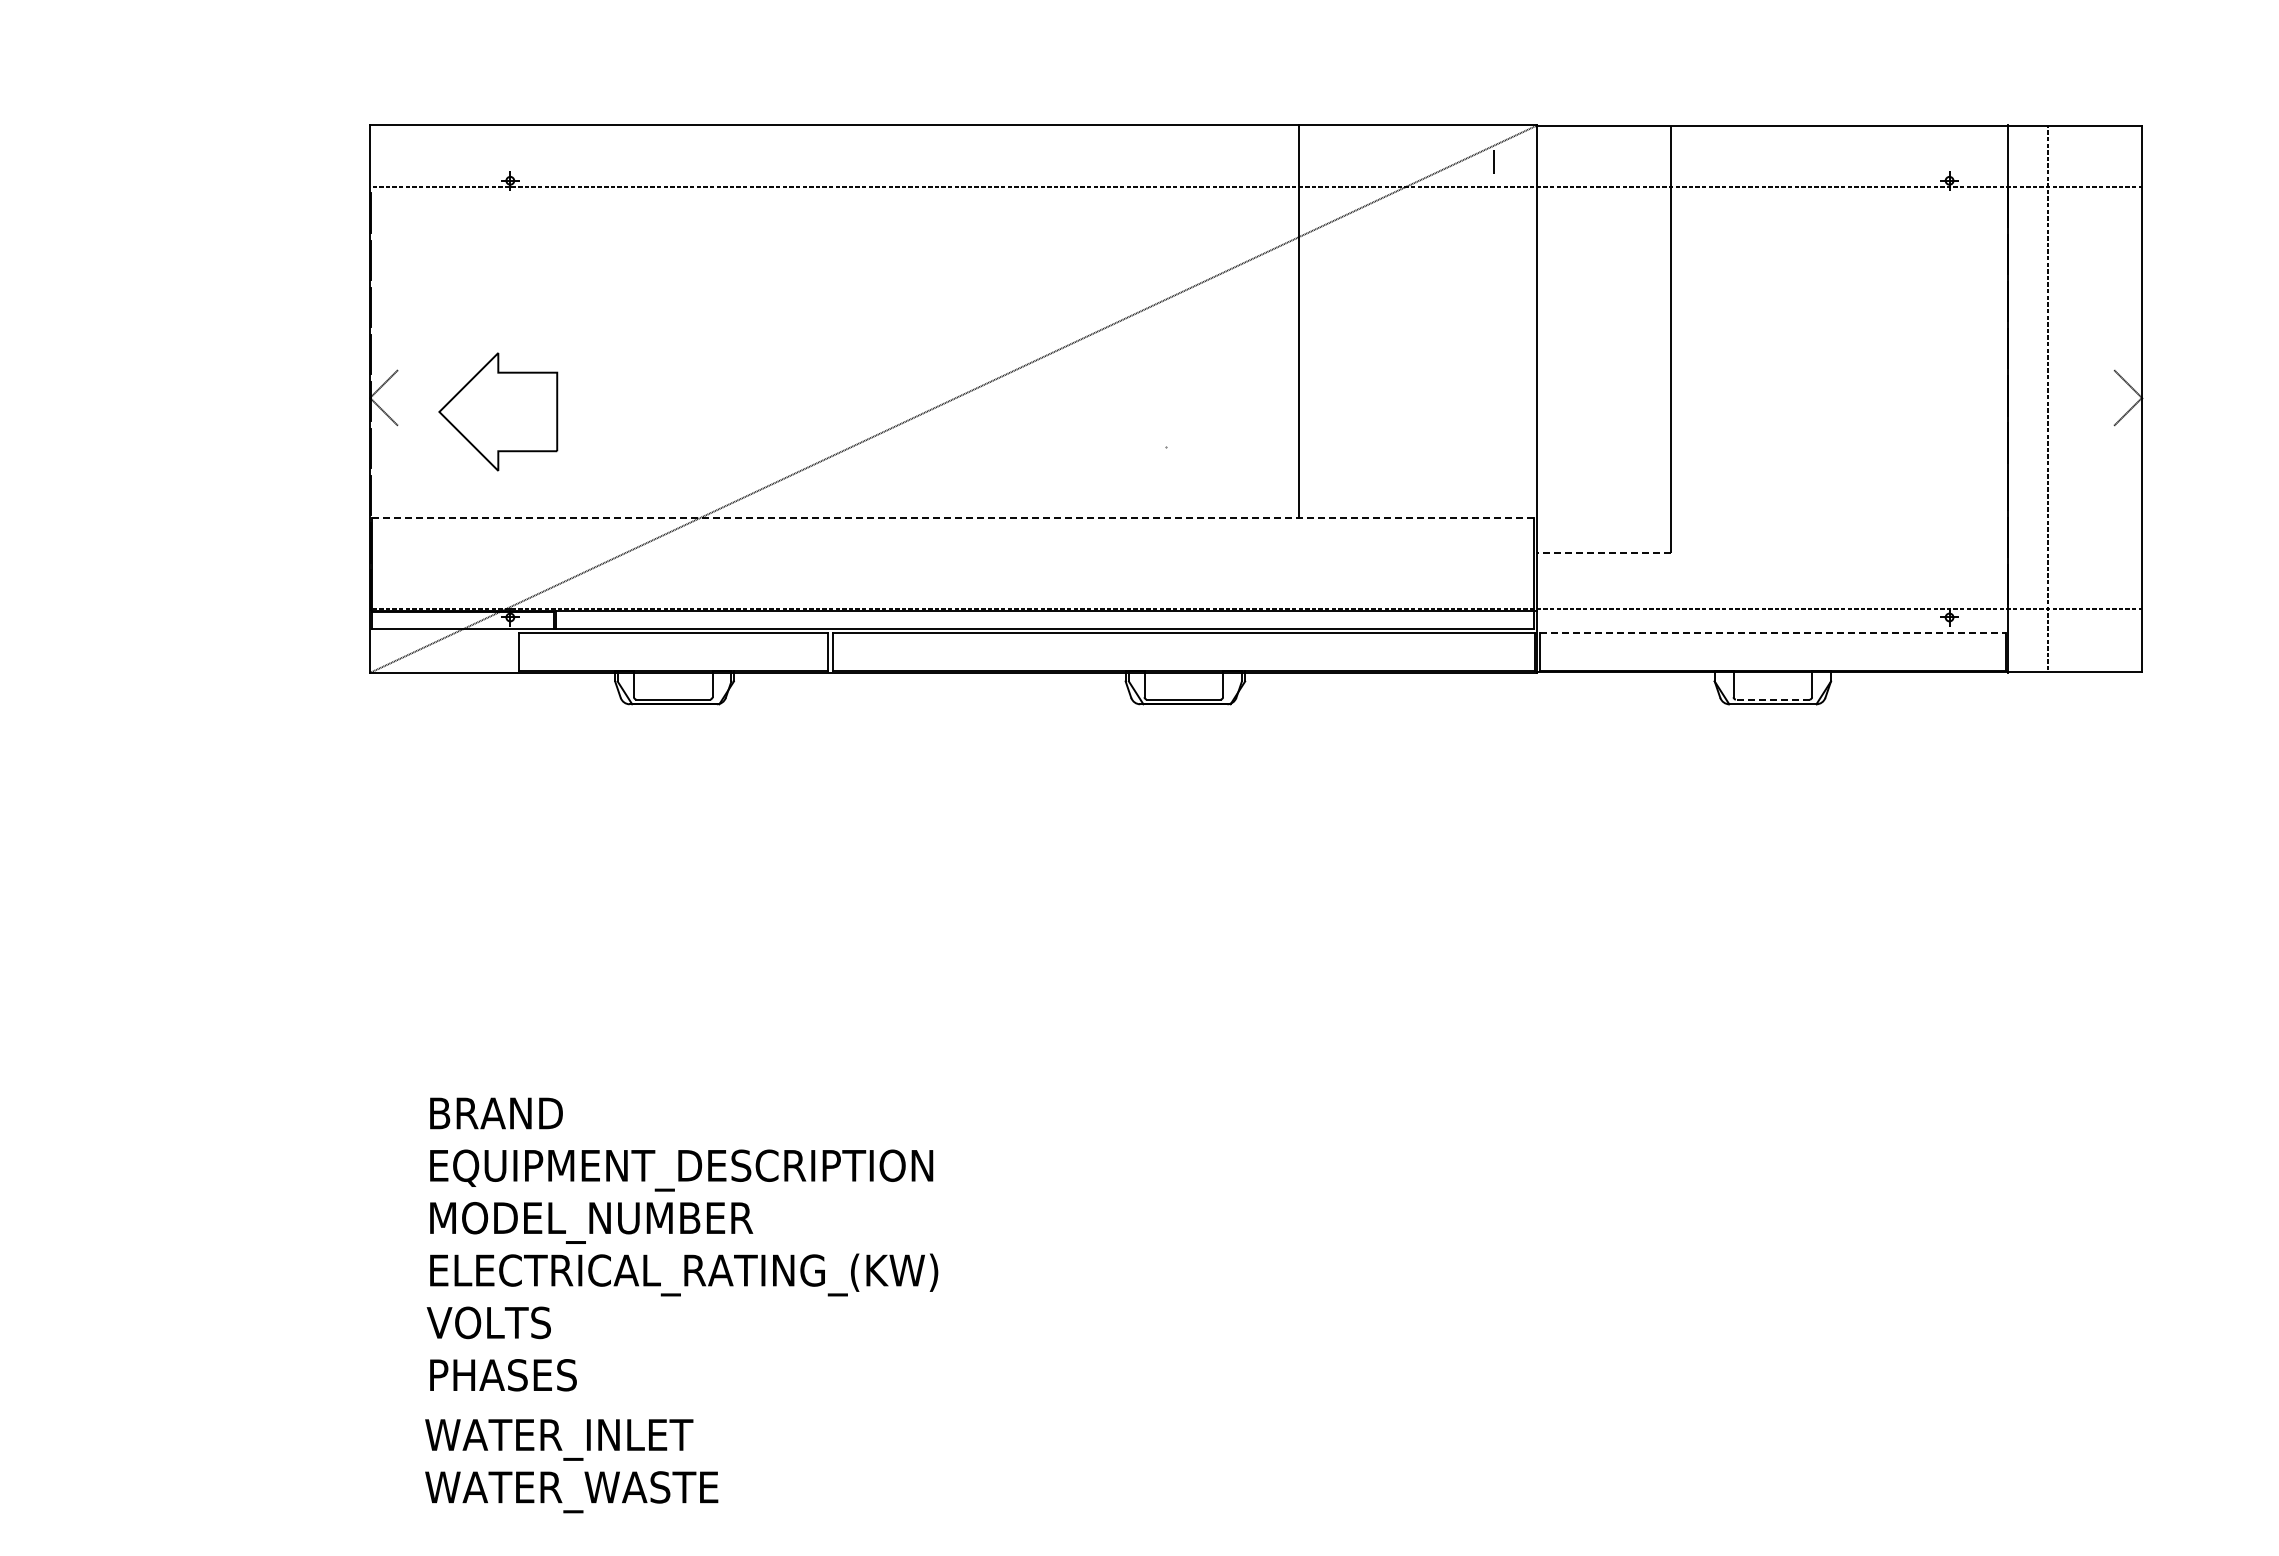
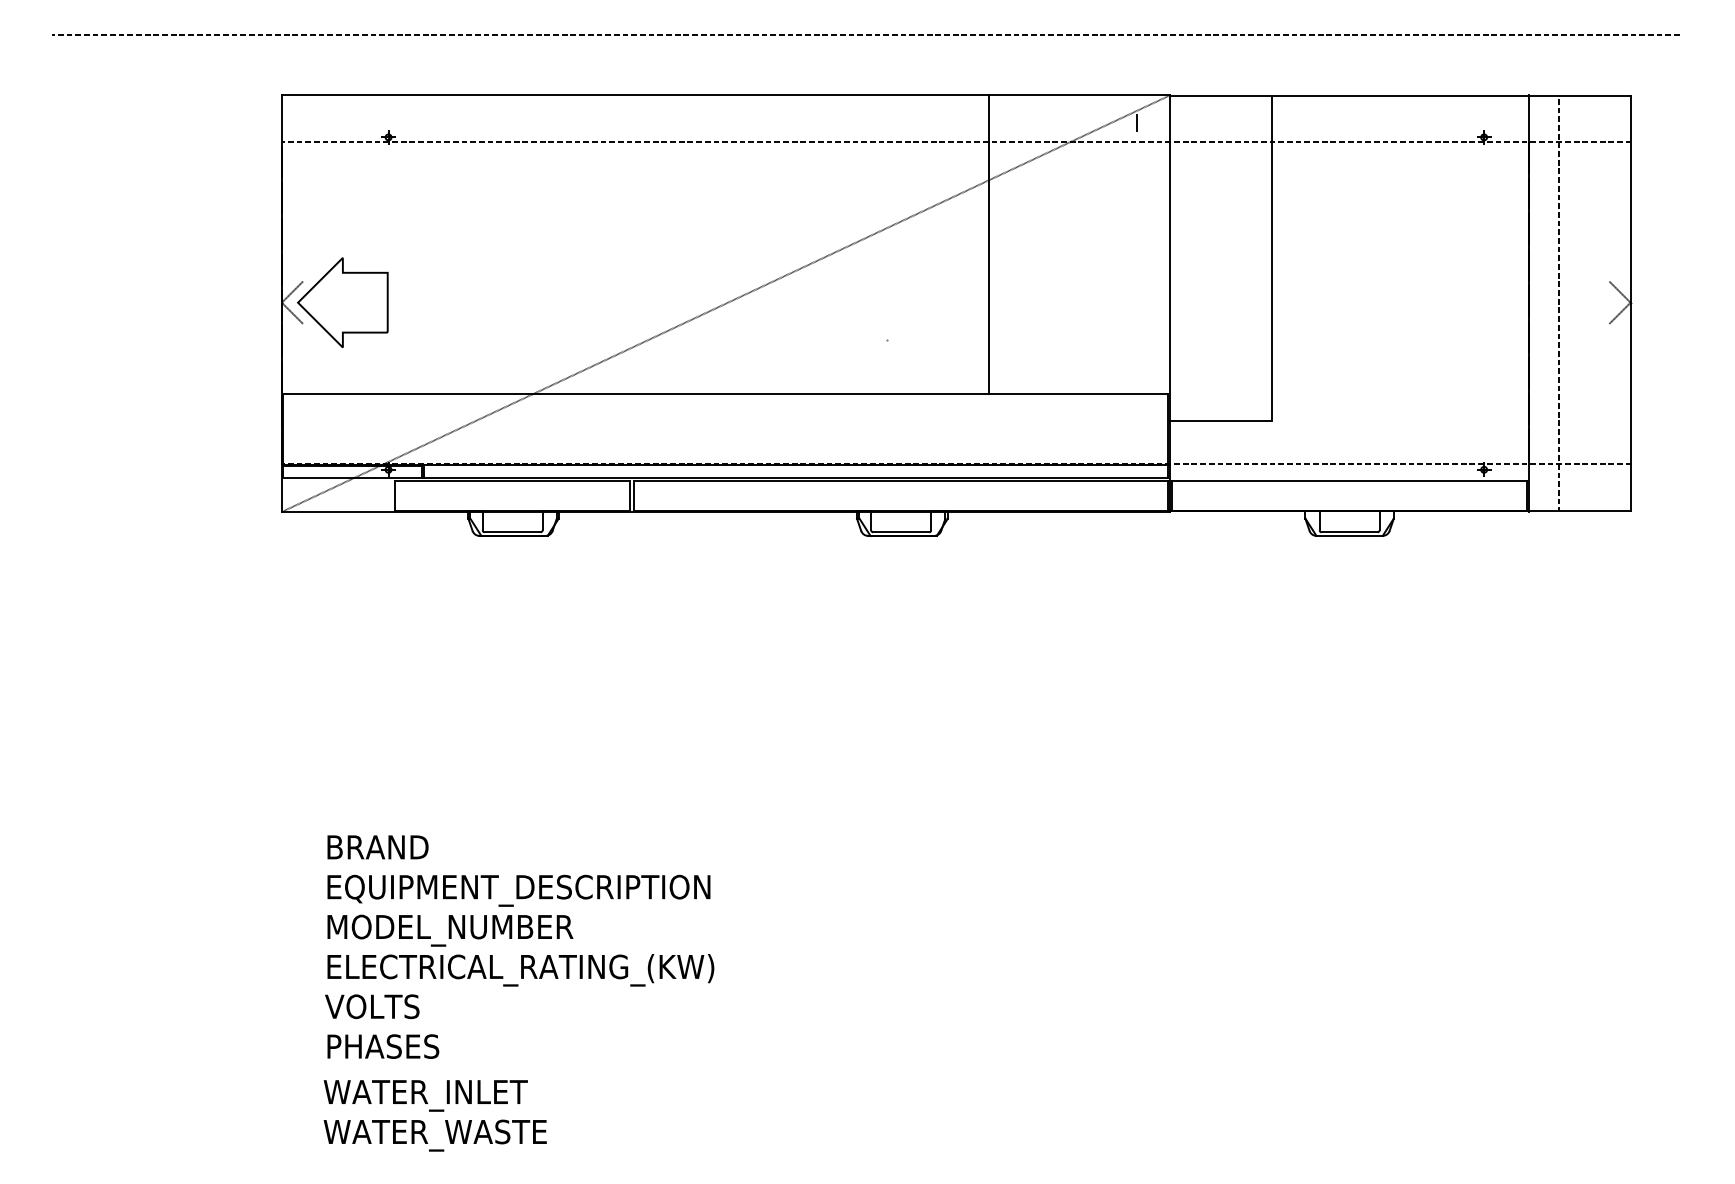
line: (1139, 46) -> (867, 35), added
part: (498, 411) -> (343, 302), moved
line: (953, 518) -> (725, 394), dashed -> solid
line: (1604, 553) -> (1221, 421), dashed -> solid
line: (1773, 632) -> (1350, 481), dashed -> solid
line: (1772, 699) -> (1349, 532), dashed -> solid

